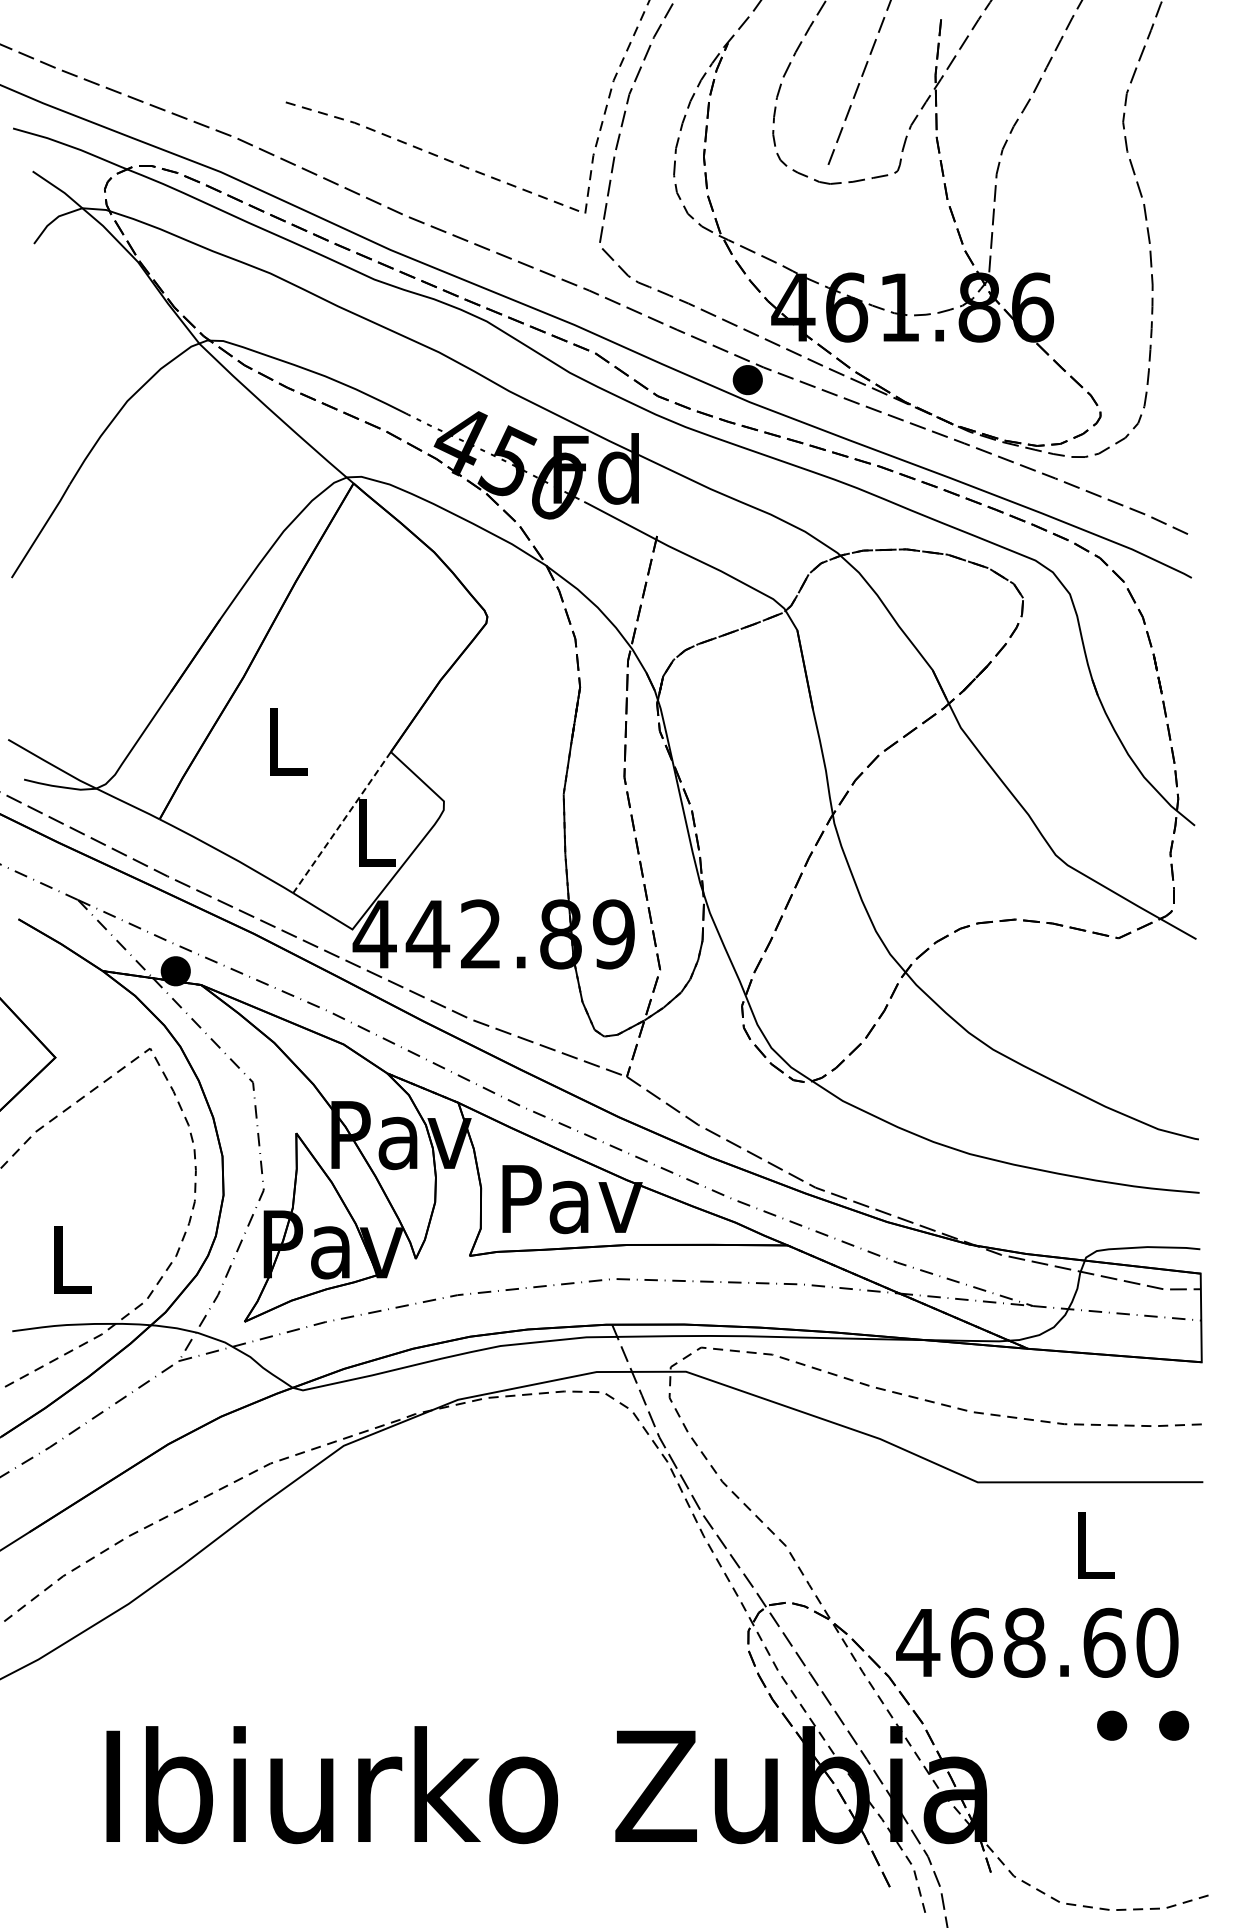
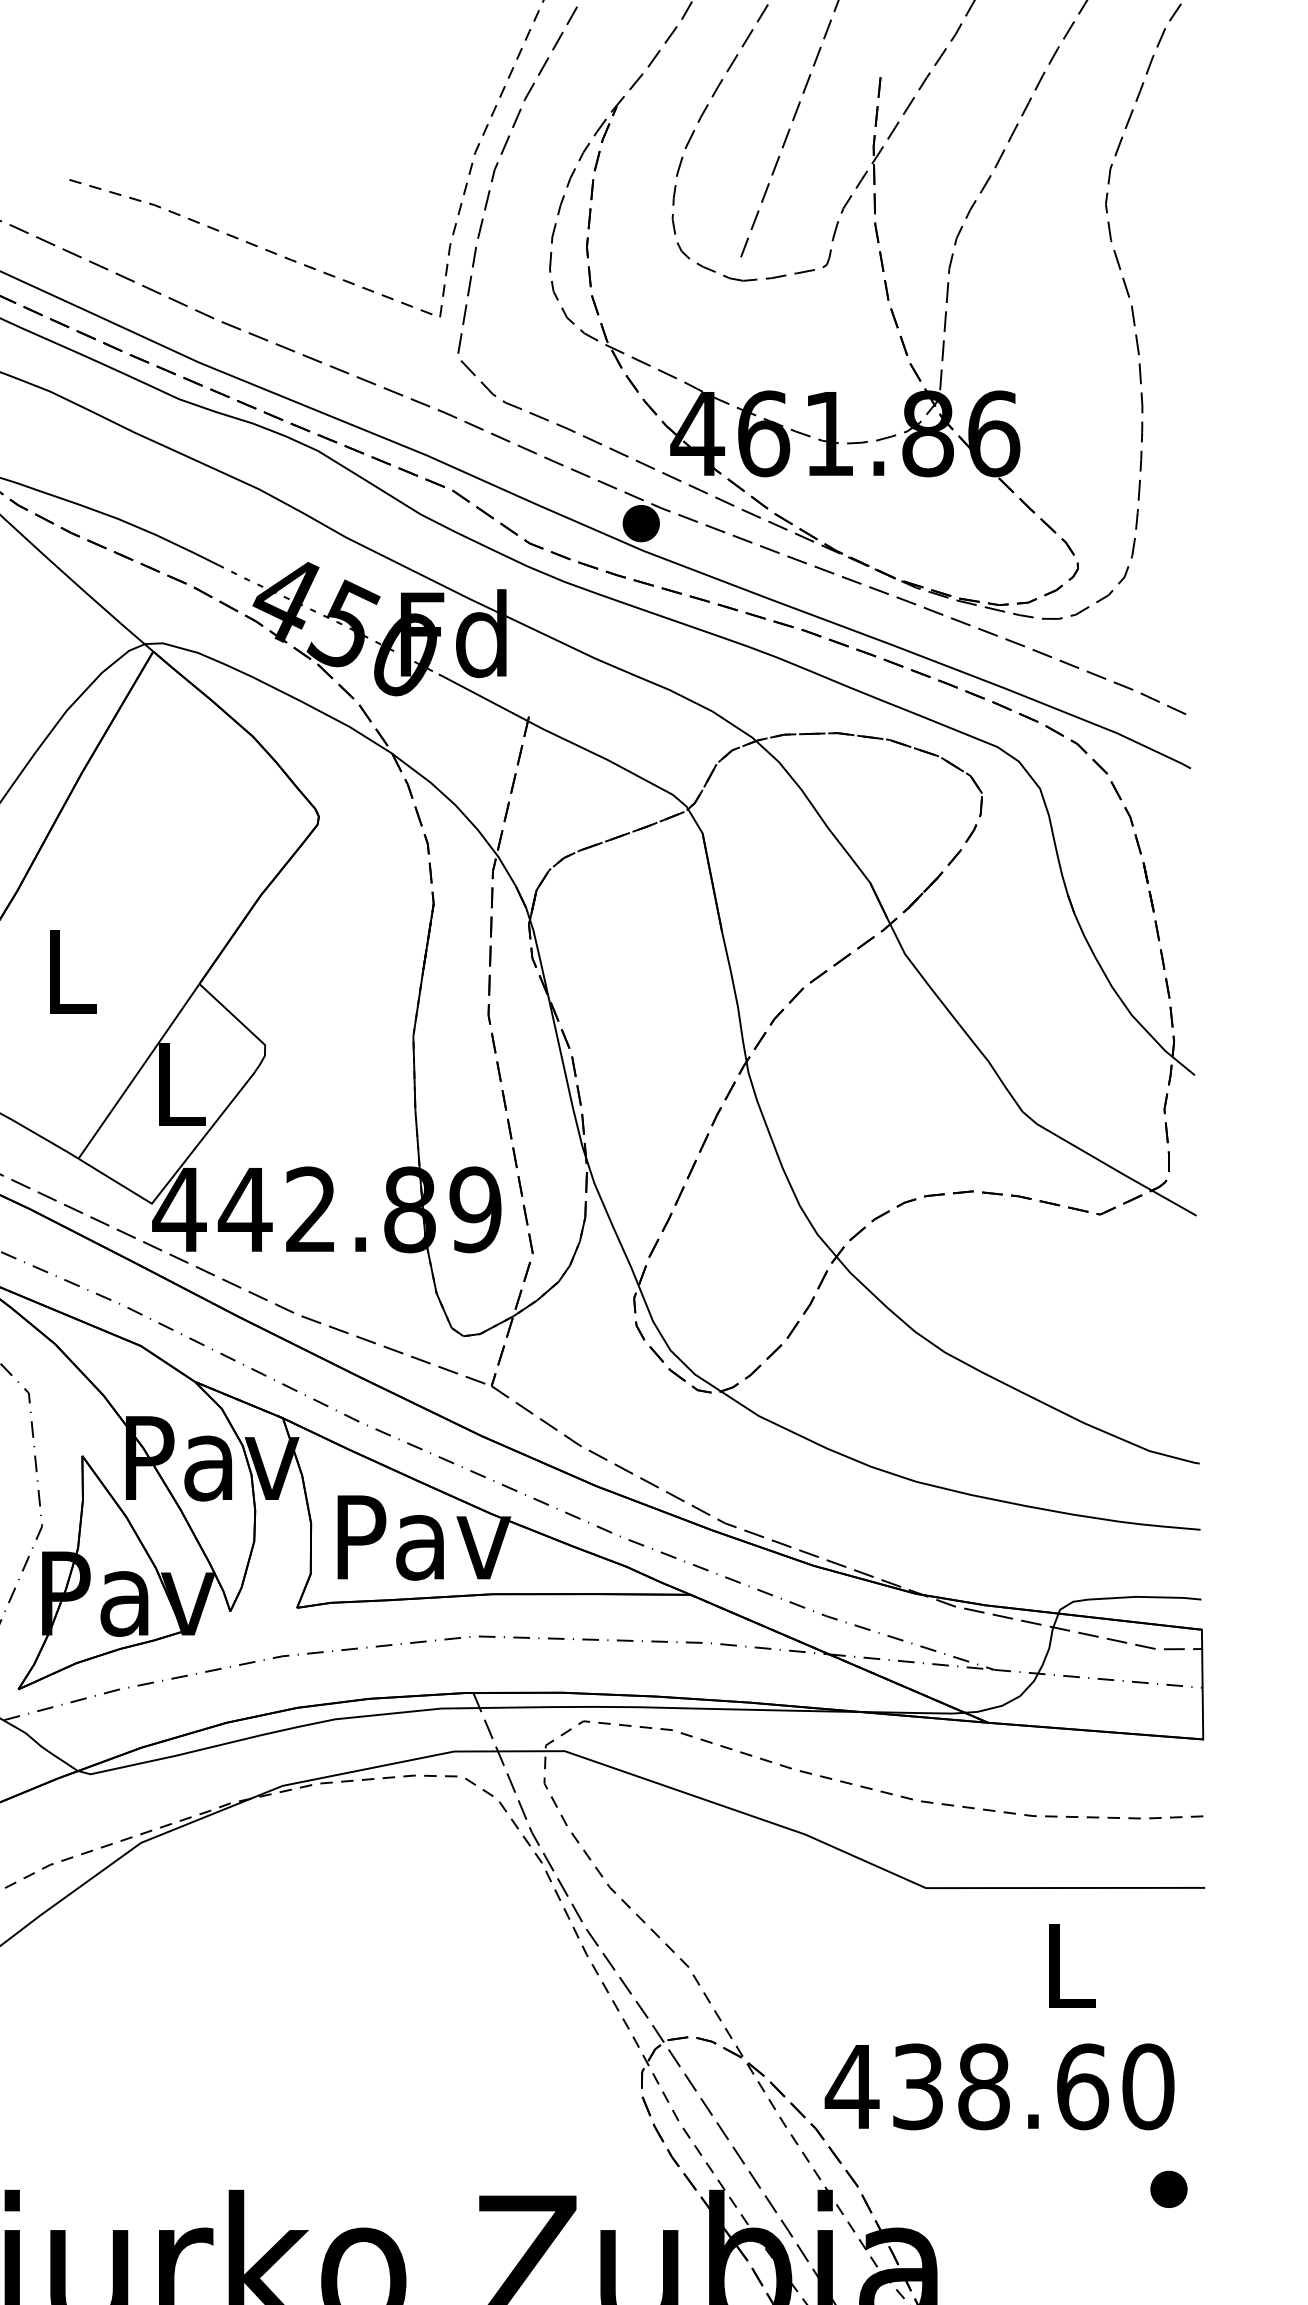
line: (342, 821) -> (139, 1070), dashed -> solid
text: (971, 1642) -> (918, 2086), 468.60 -> 438.60
part: (1112, 1725) -> (1092, 2189), removed

